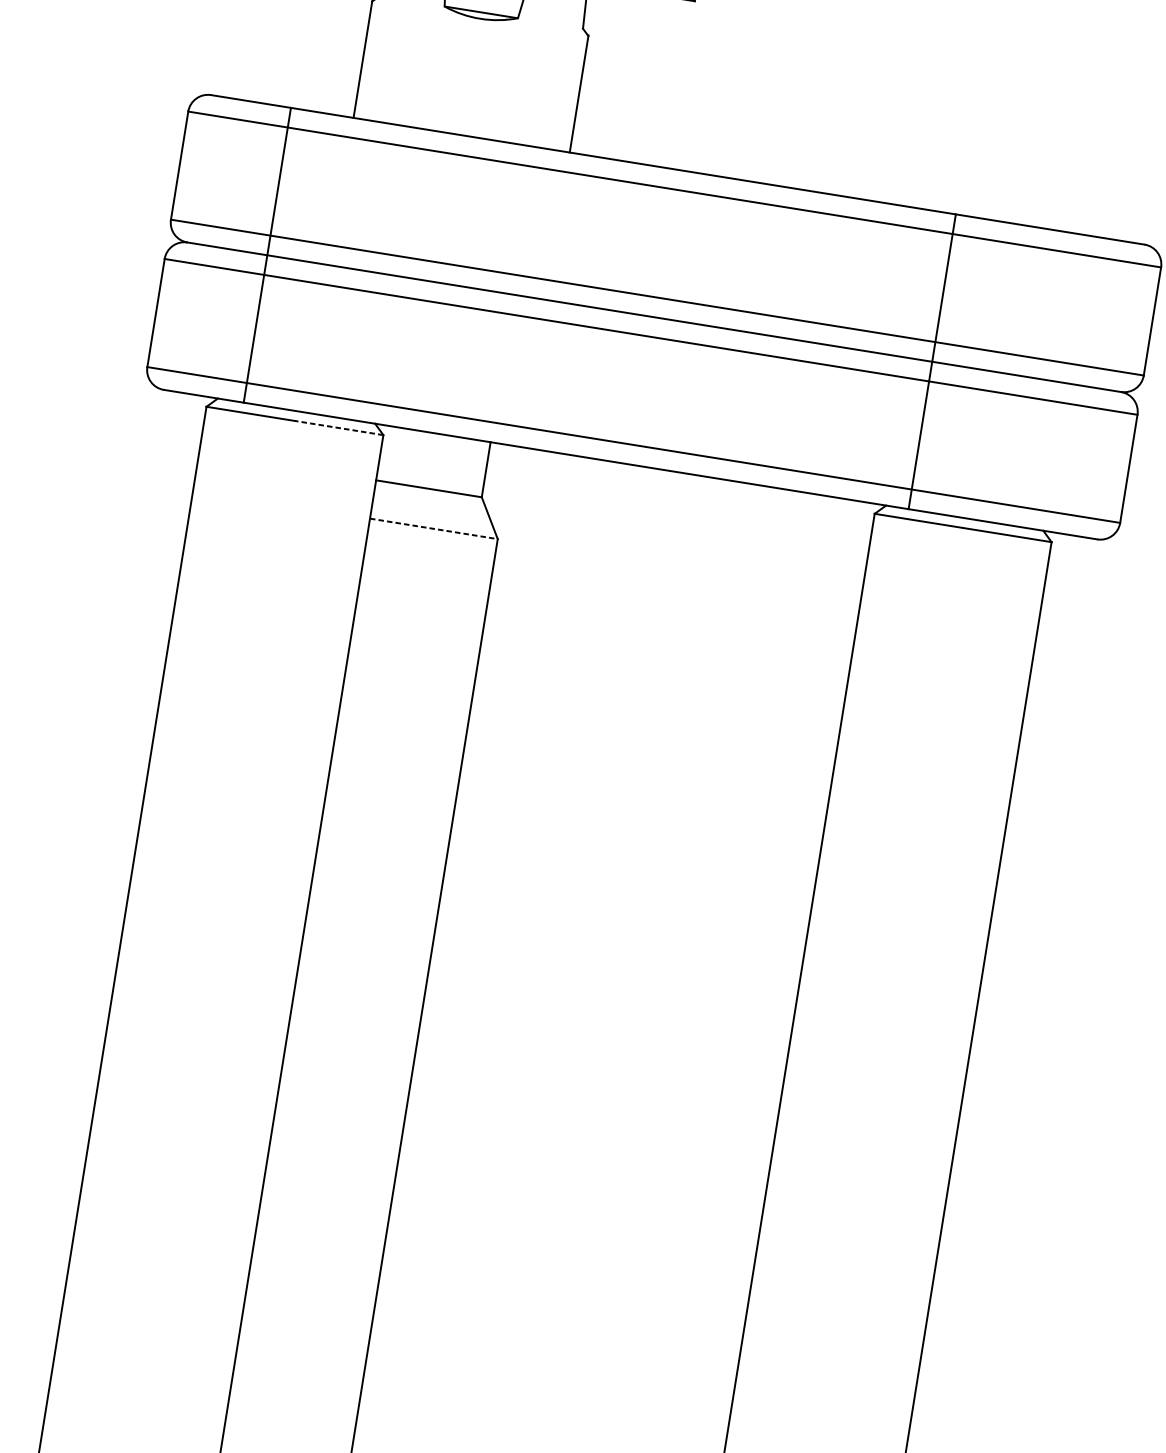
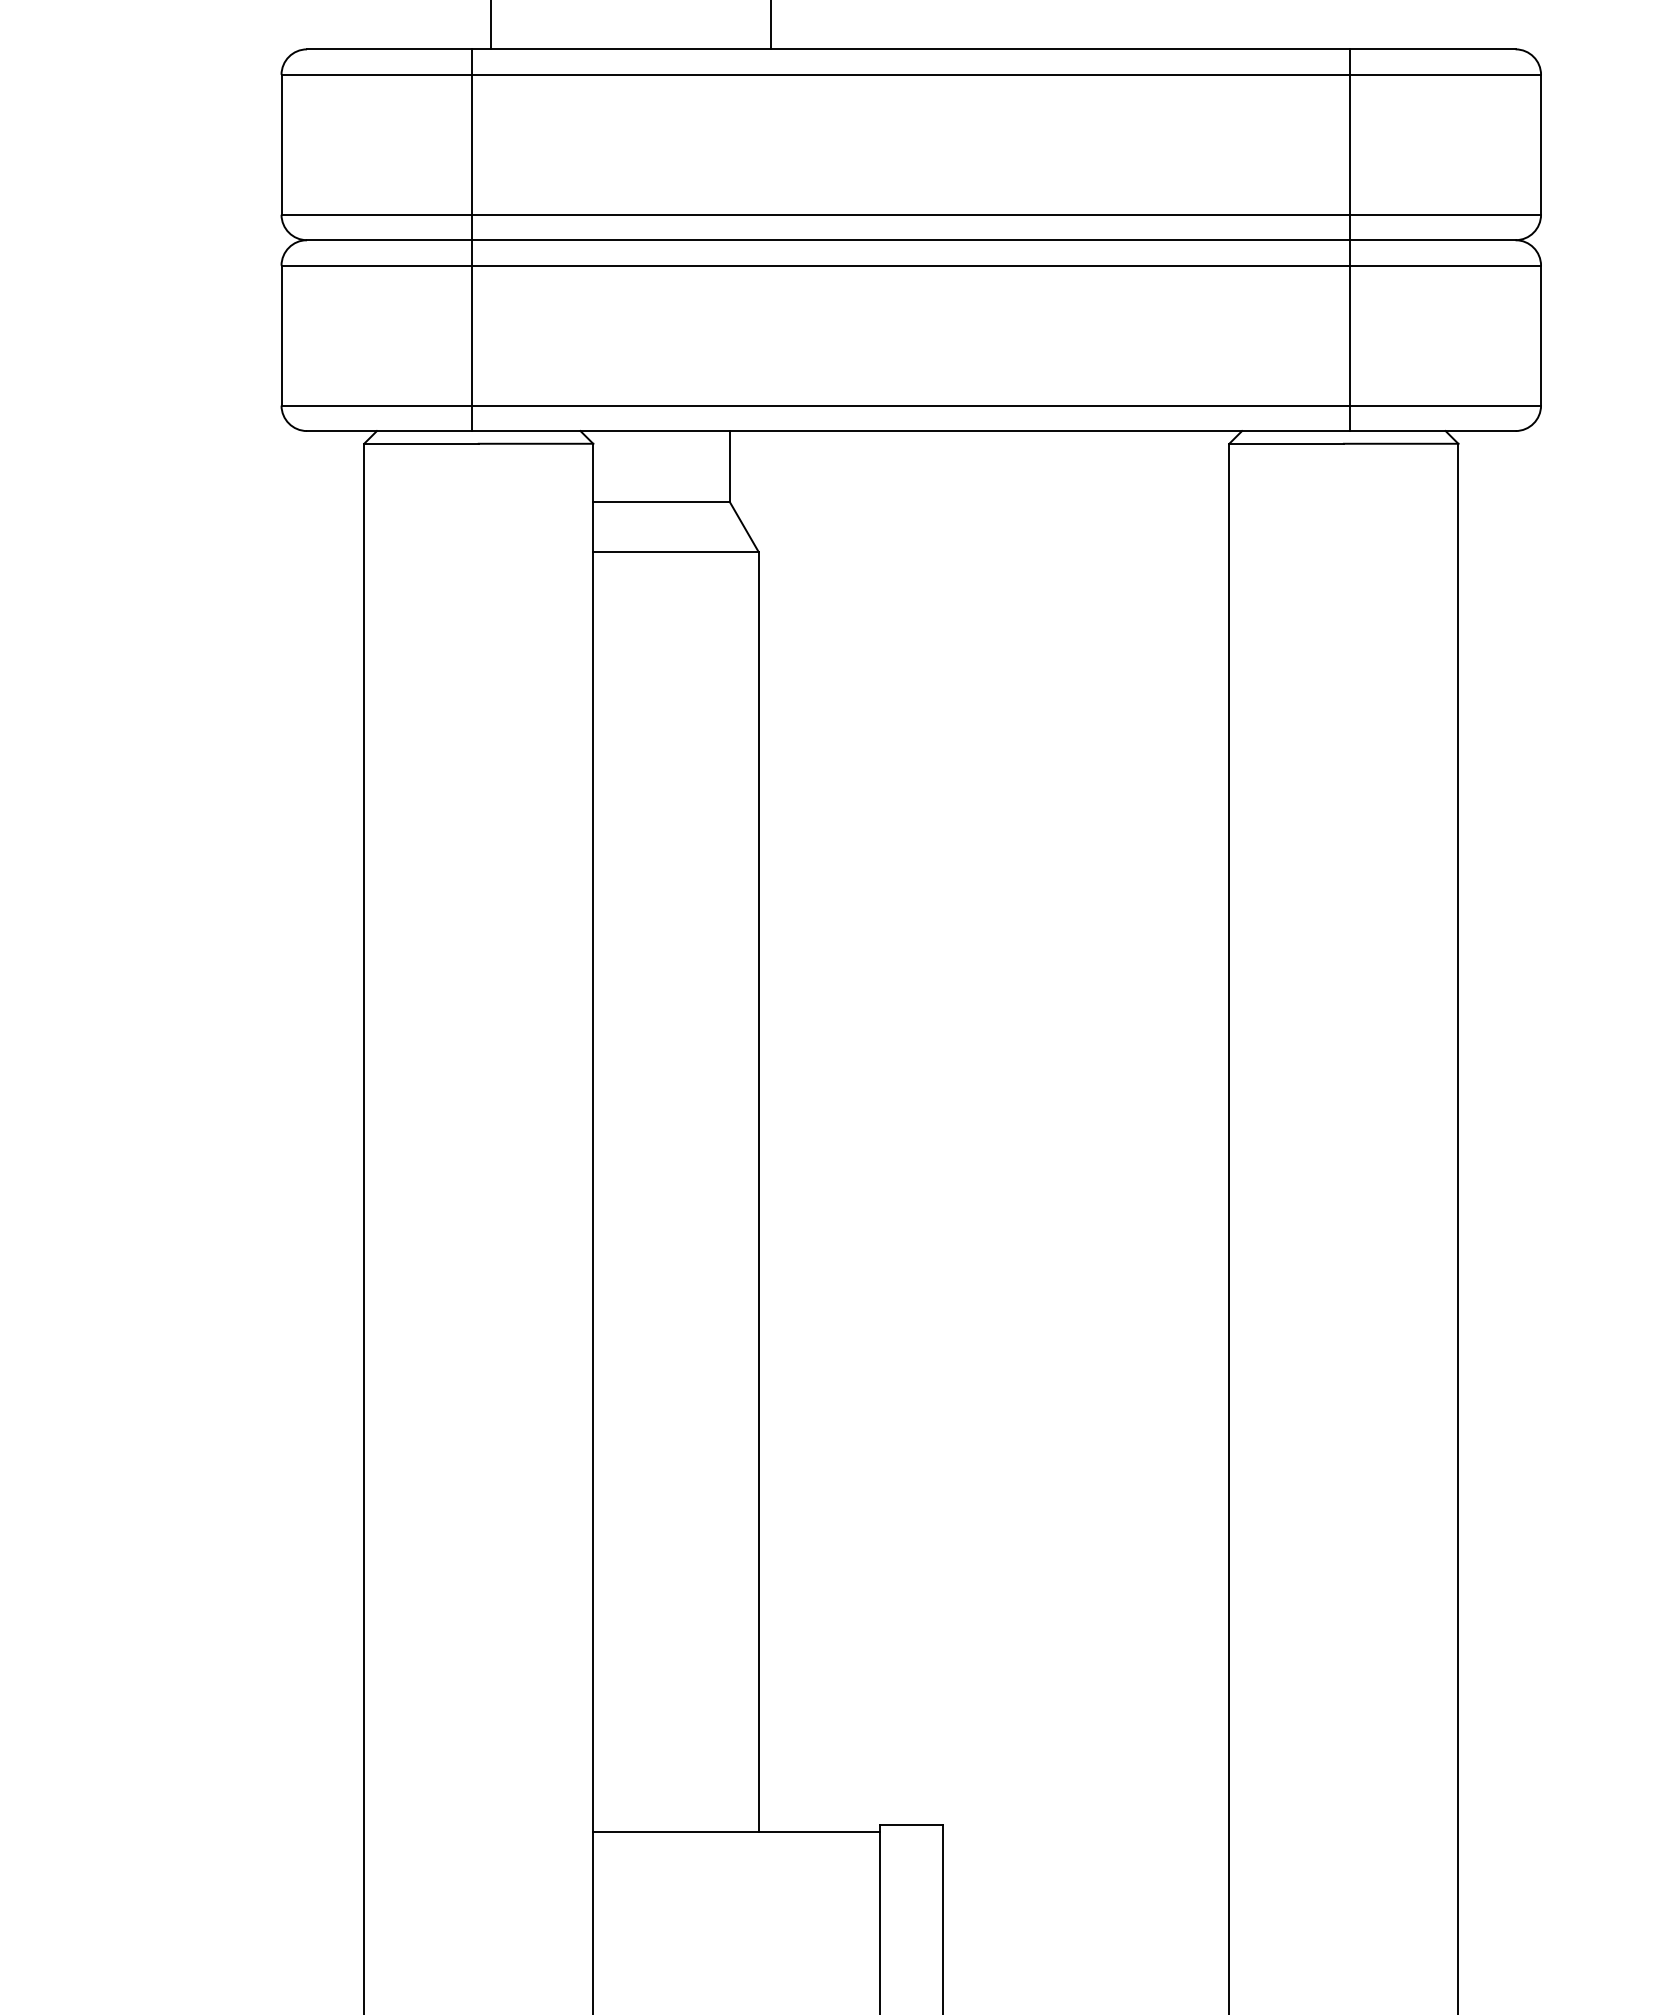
line: (267, 255) -> (472, 240), moved
line: (932, 362) -> (1350, 240), moved
line: (338, 427) -> (535, 443), dashed -> solid
line: (433, 528) -> (675, 551), dashed -> solid

